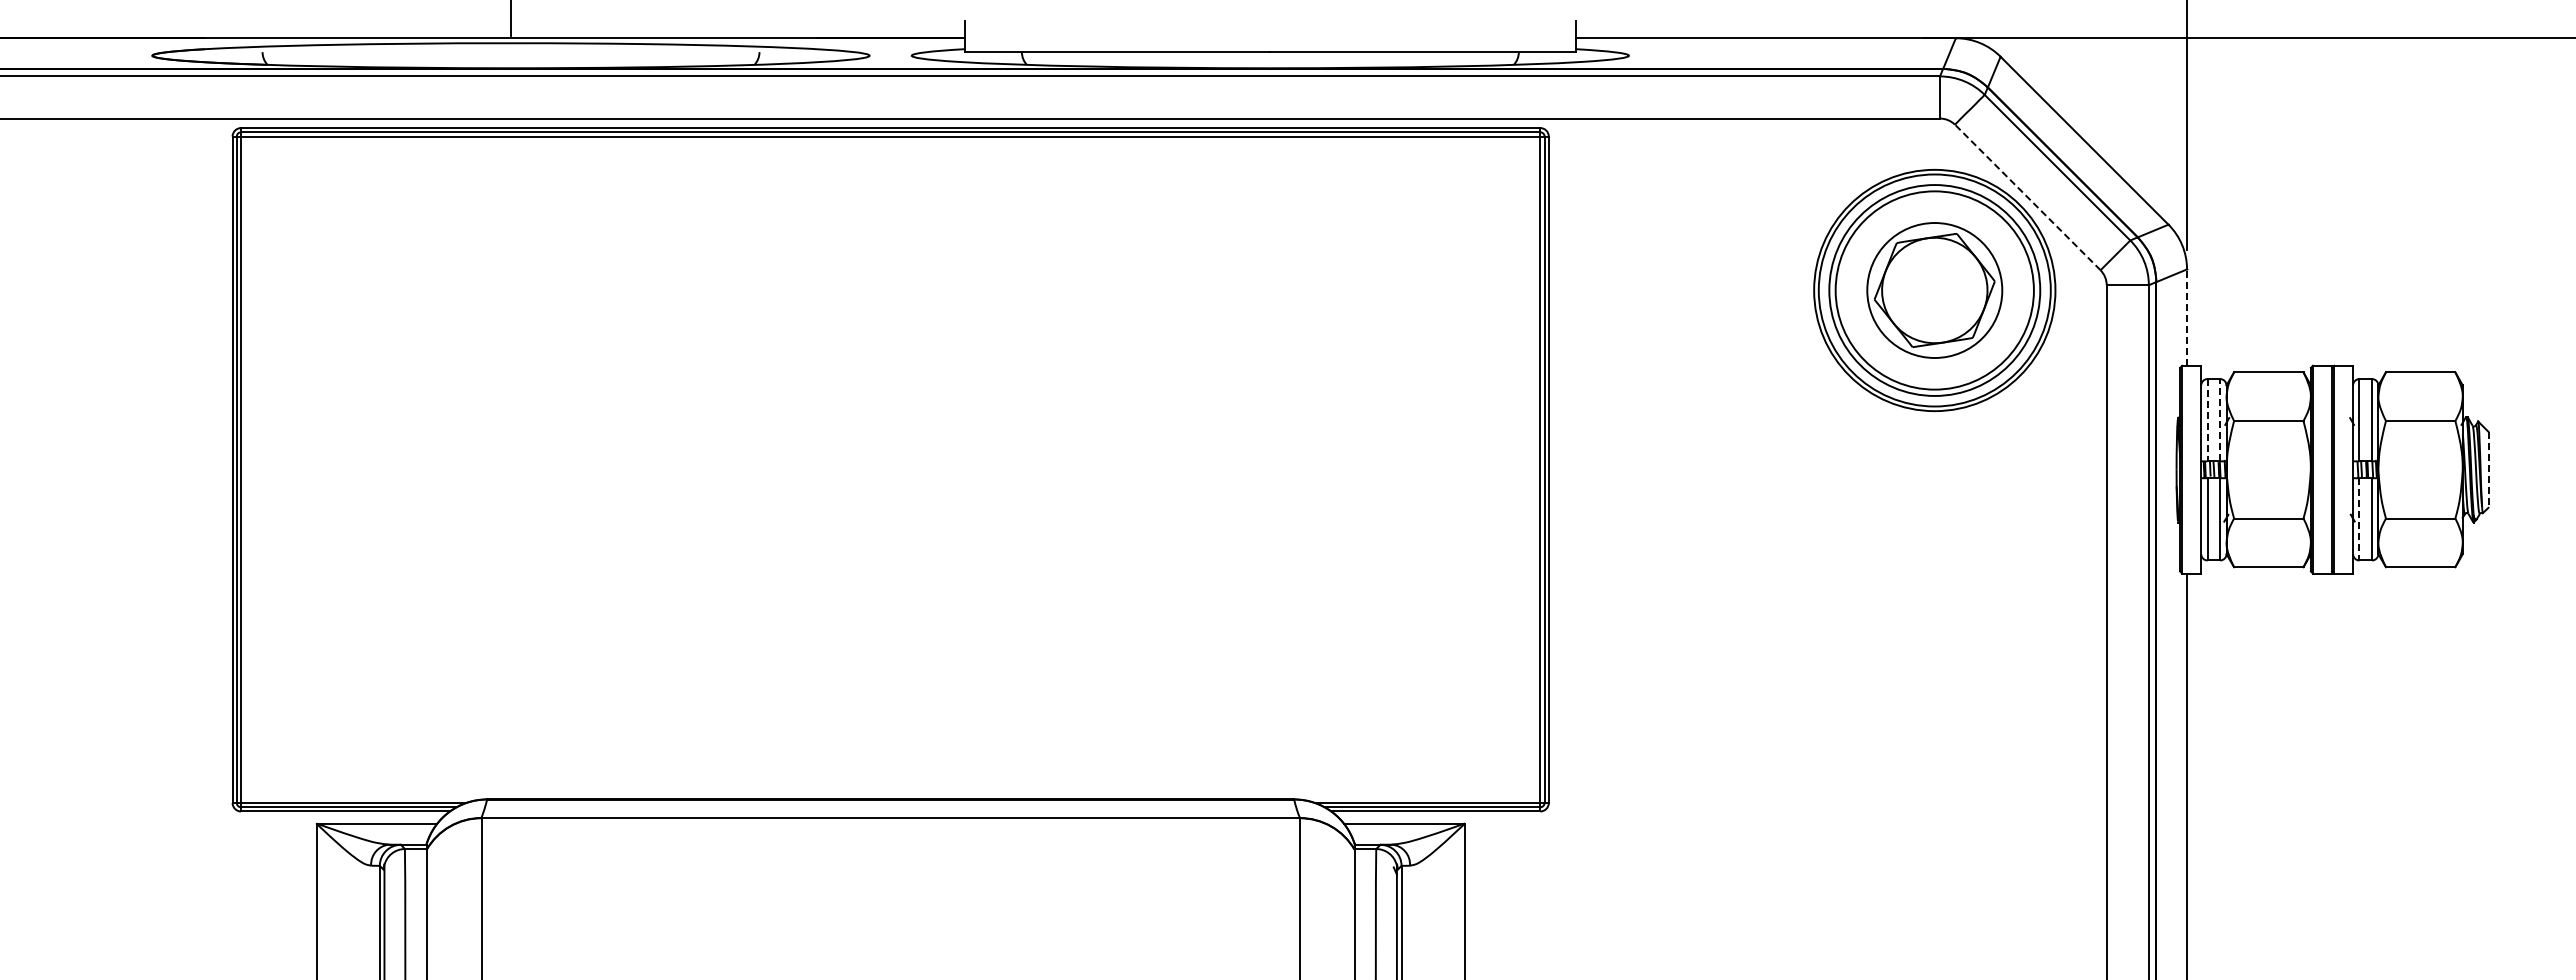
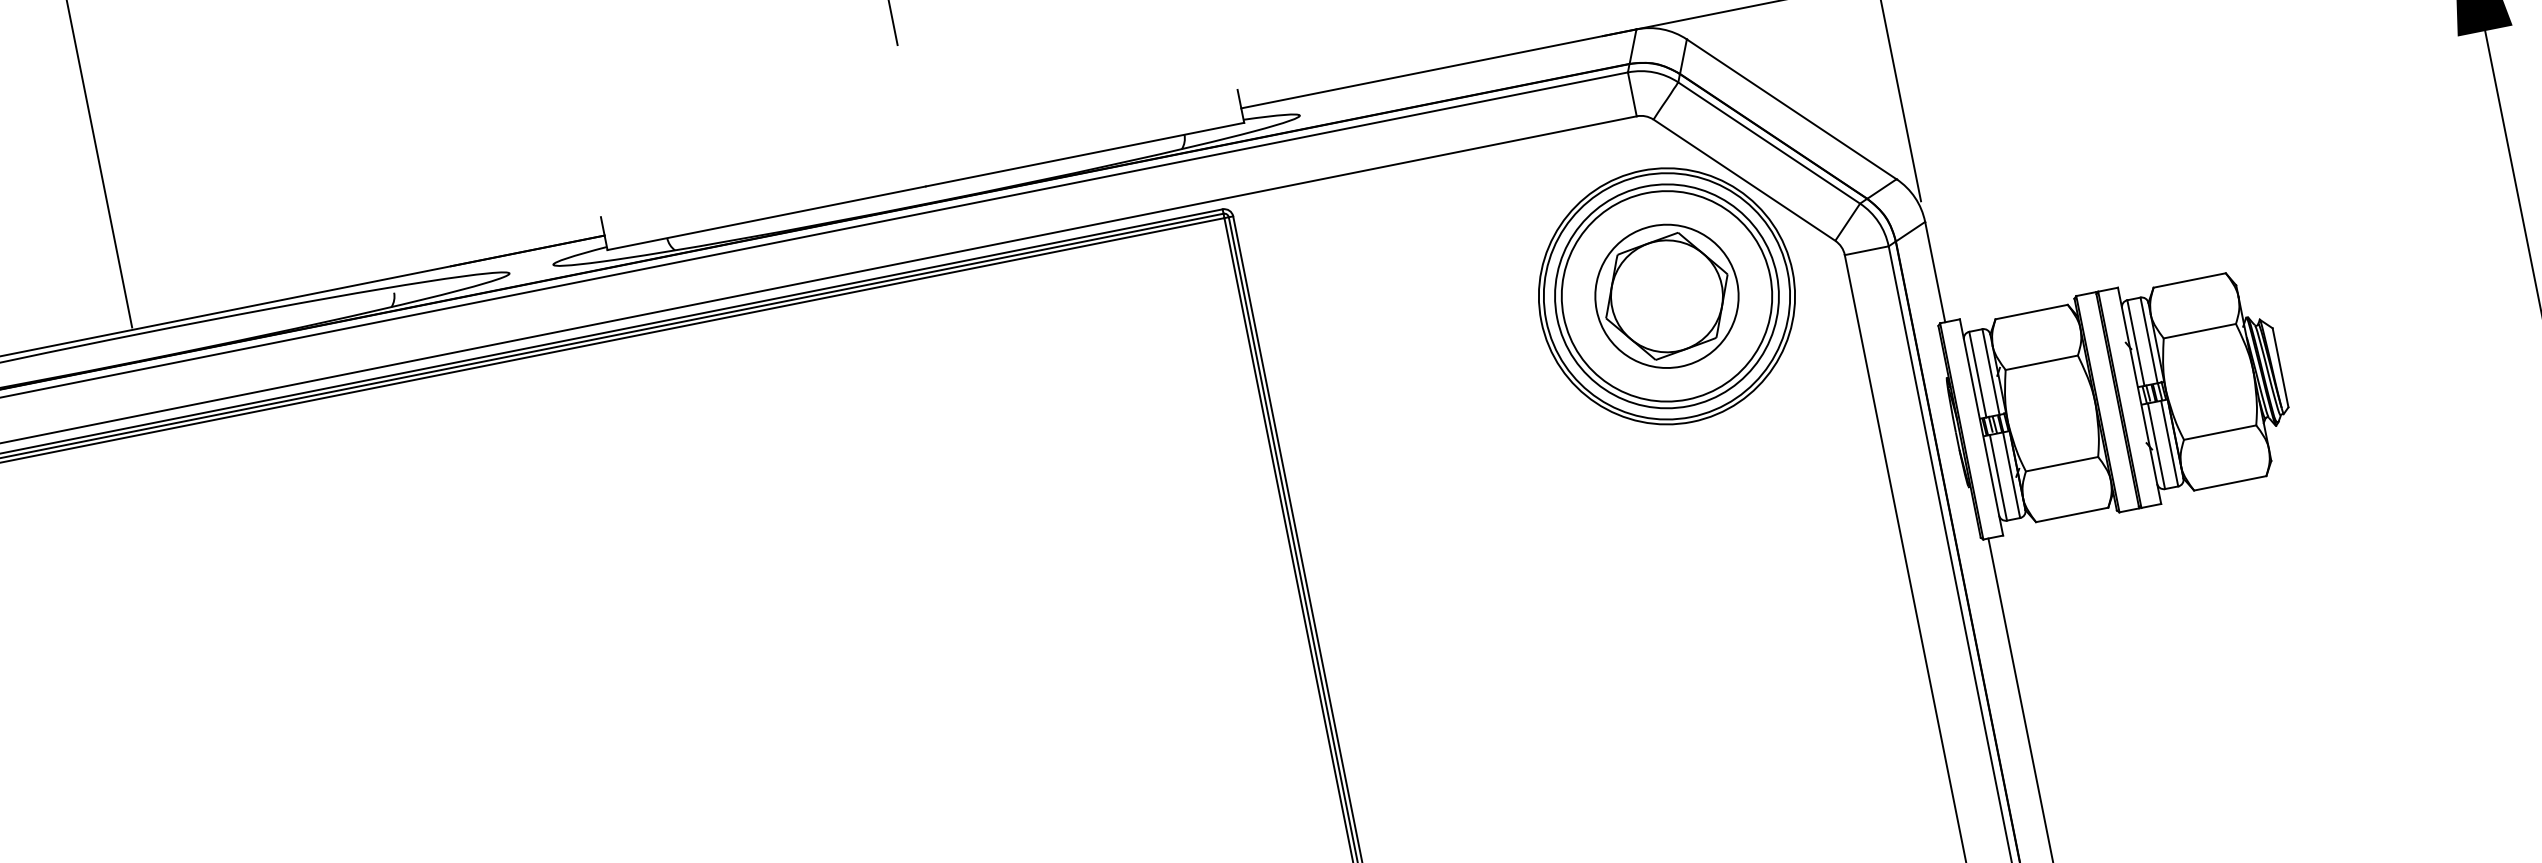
line: (2027, 197) -> (1744, 180), dashed -> solid
line: (2187, 317) -> (1935, 271), dashed -> solid
line: (2220, 419) -> (1991, 371), dashed -> solid
line: (2207, 420) -> (1977, 374), dashed -> solid
line: (2488, 469) -> (2280, 367), dashed -> solid
line: (2359, 519) -> (2156, 446), dashed -> solid

